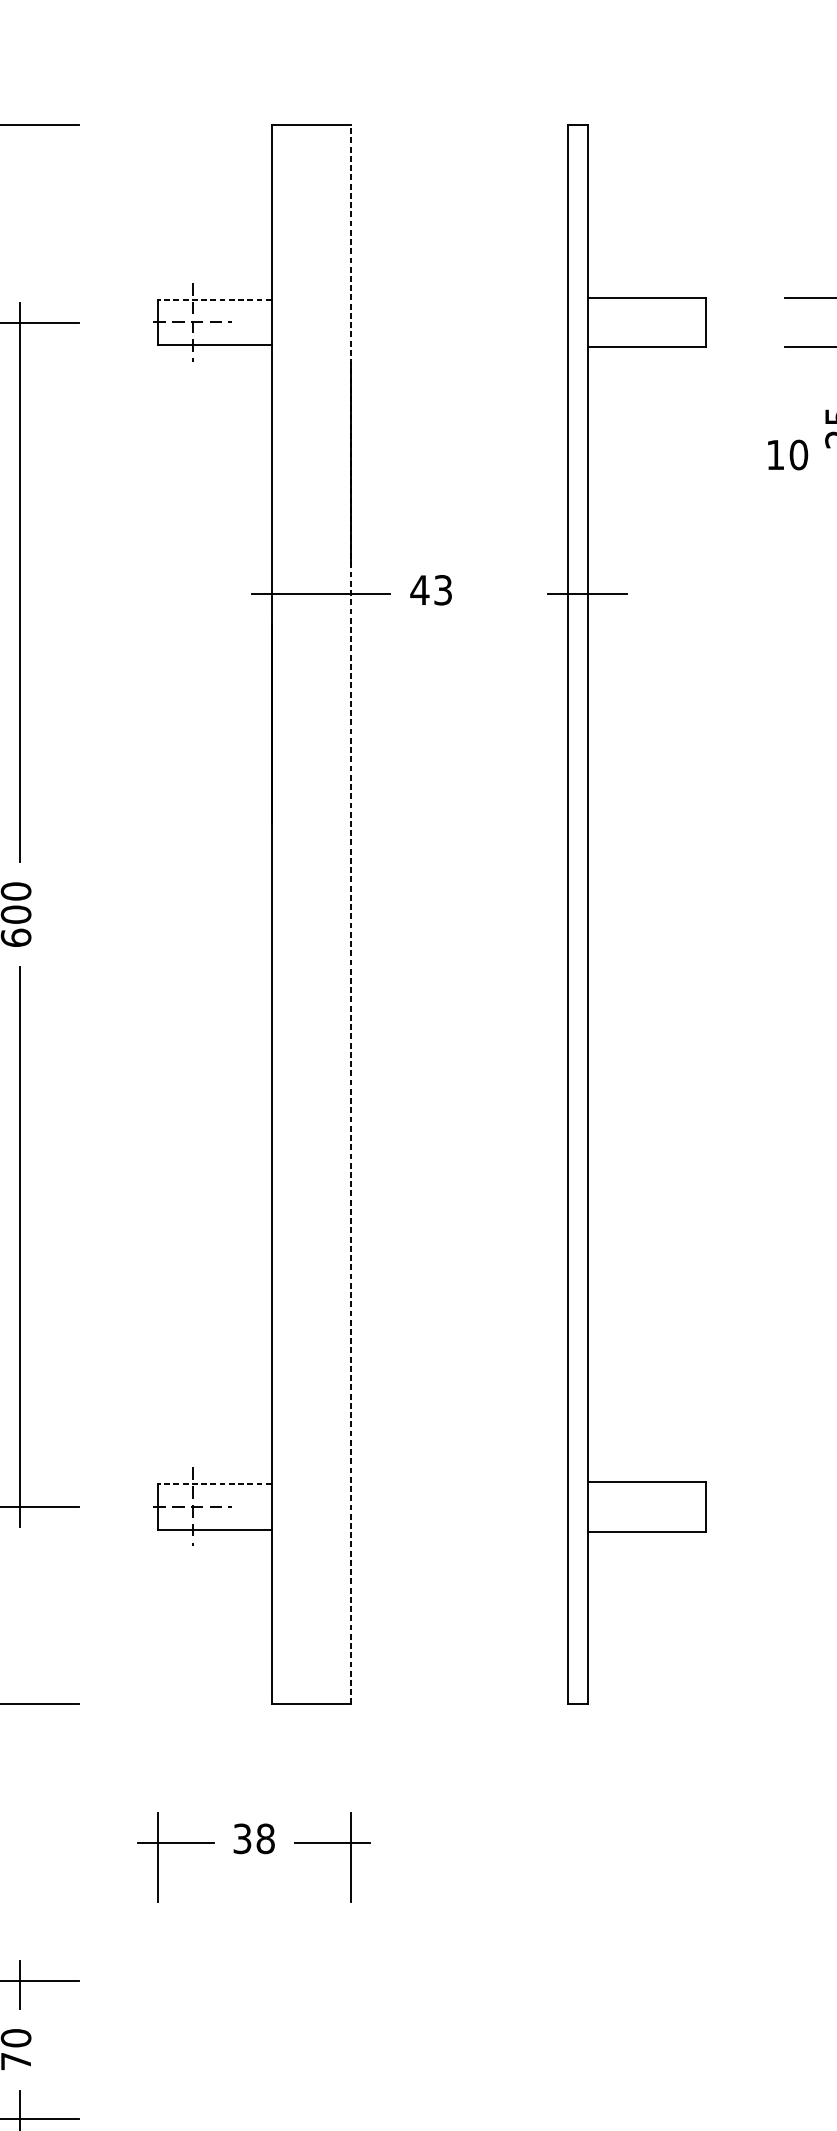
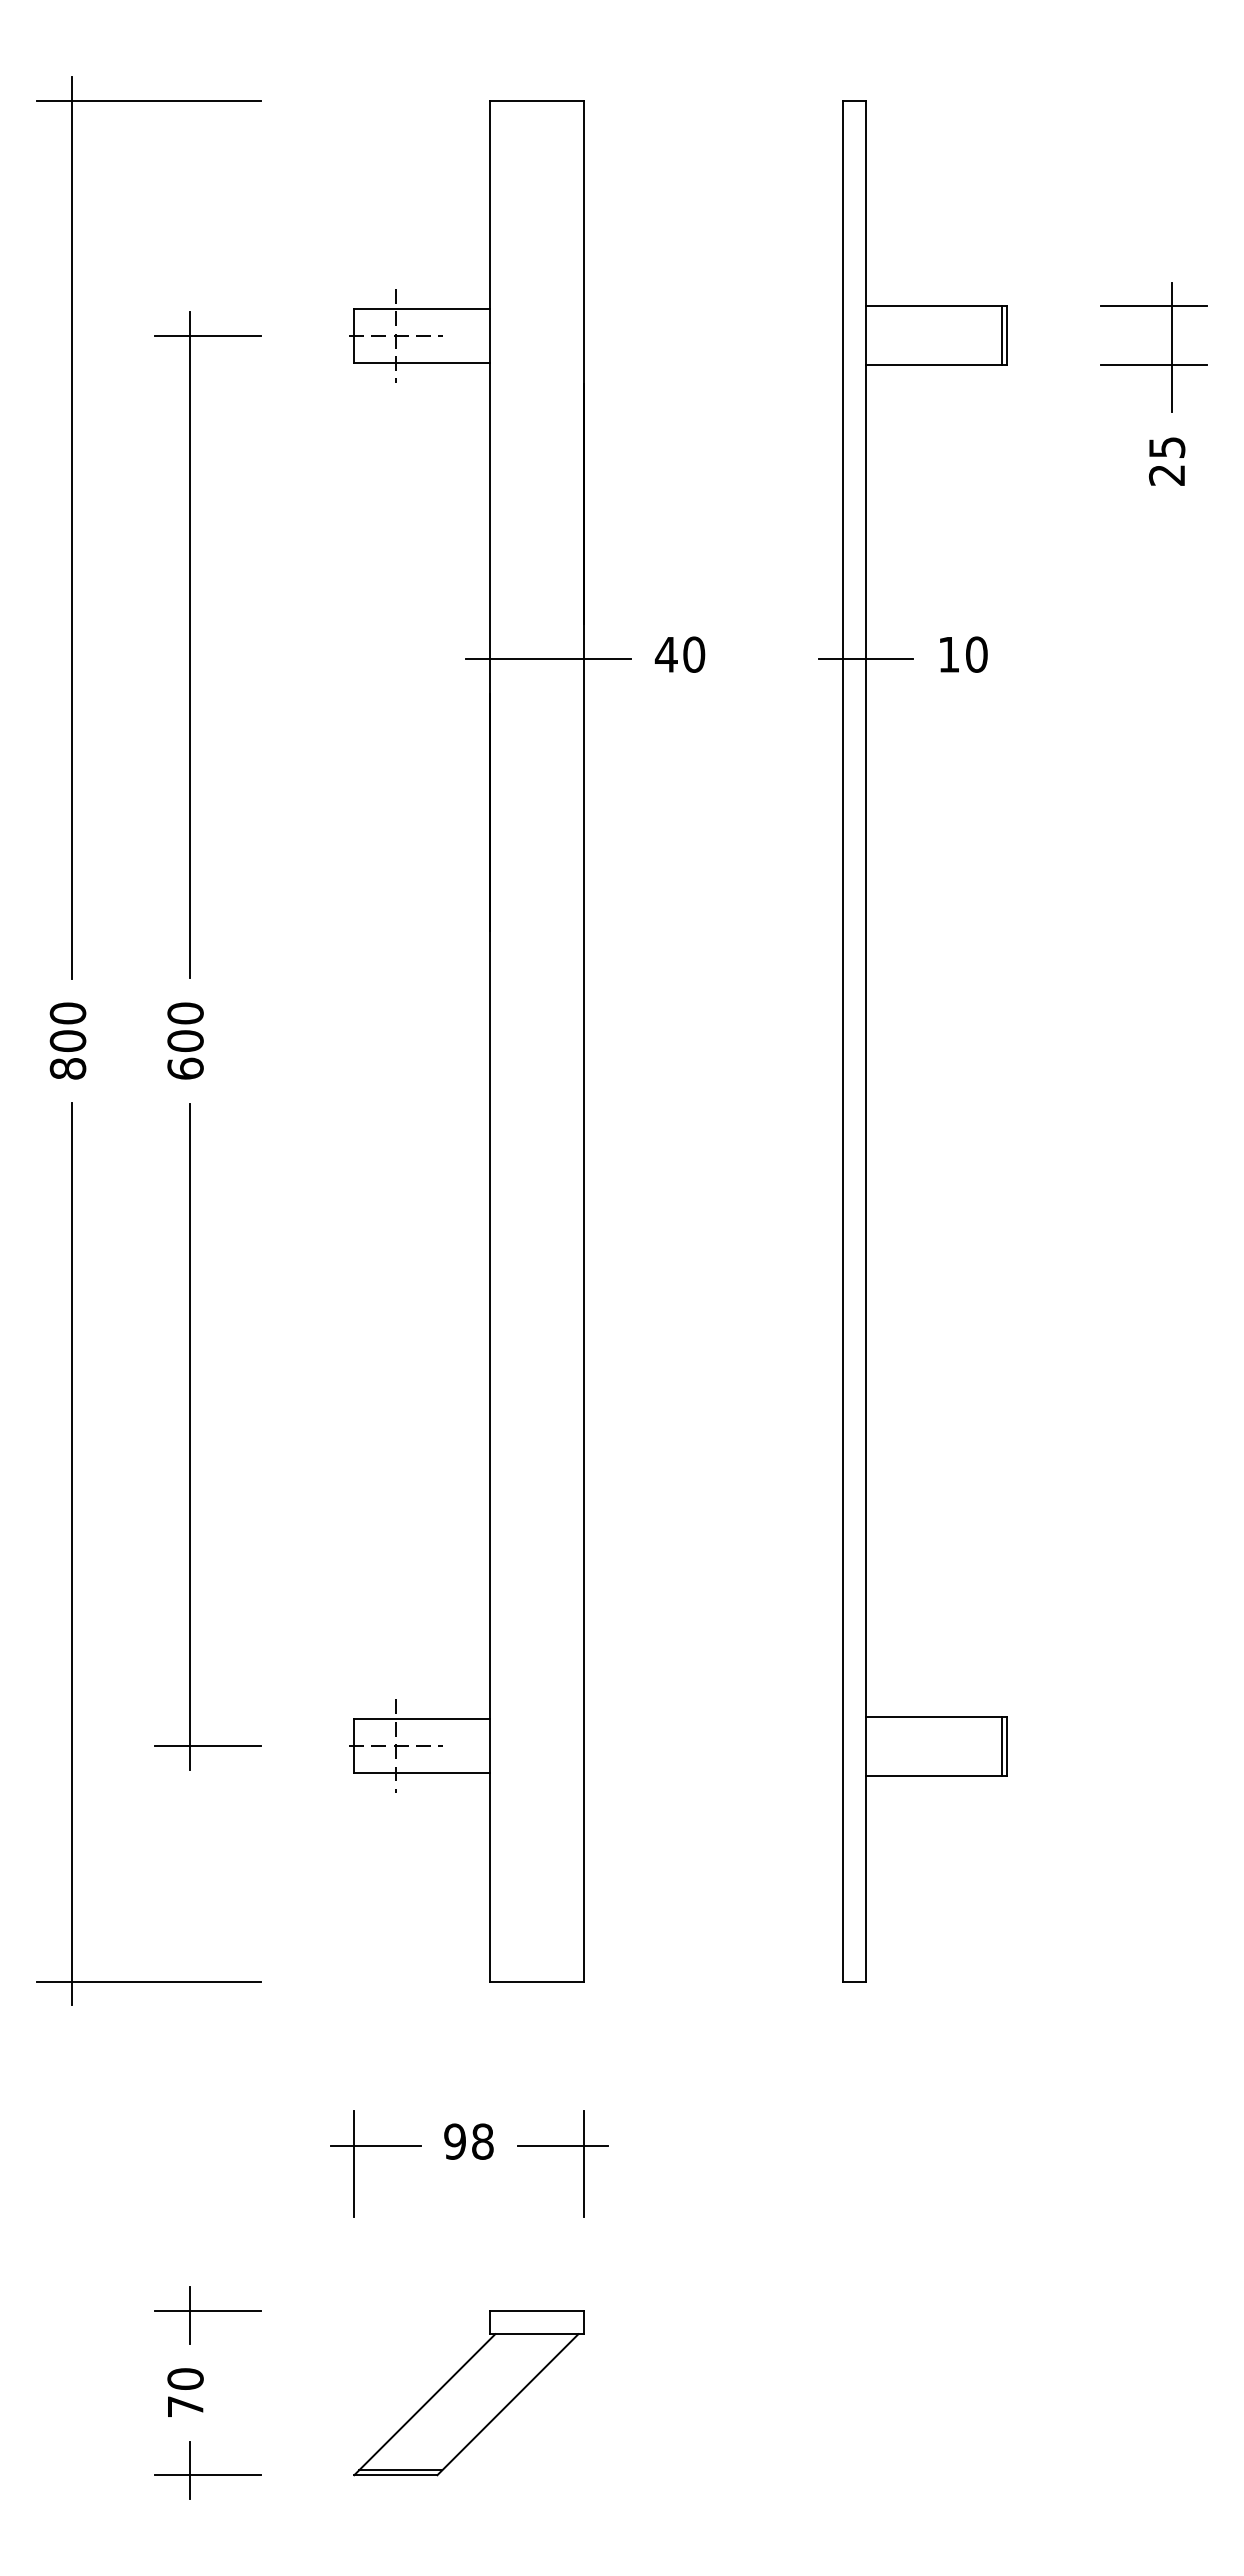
line: (215, 299) -> (422, 308), dashed -> solid
line: (702, 322) -> (1002, 335), added
text: (787, 454) -> (963, 654), moved
text: (443, 590) -> (694, 654), 43 -> 40
line: (350, 914) -> (583, 1040), dashed -> solid
line: (215, 1484) -> (422, 1719), dashed -> solid
line: (702, 1507) -> (1002, 1746), added
text: (241, 1838) -> (454, 2141), 38 -> 98
part: (253, 2050) -> (468, 2393), added

